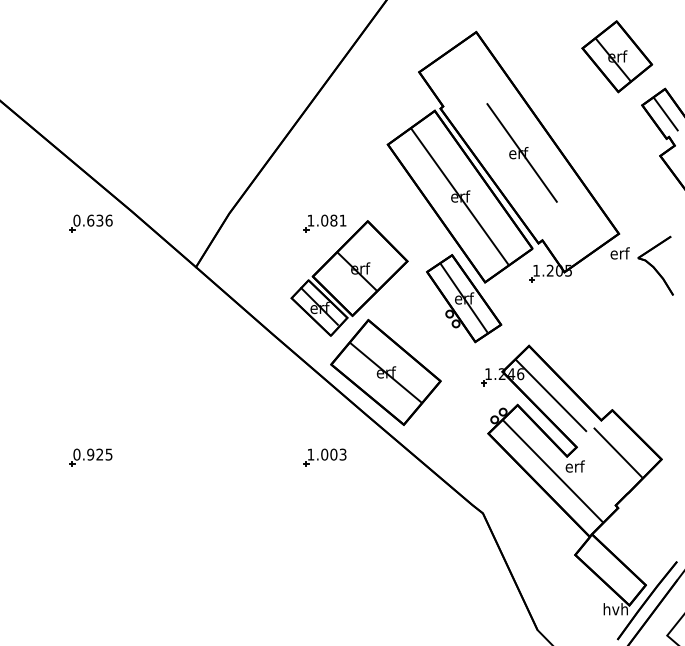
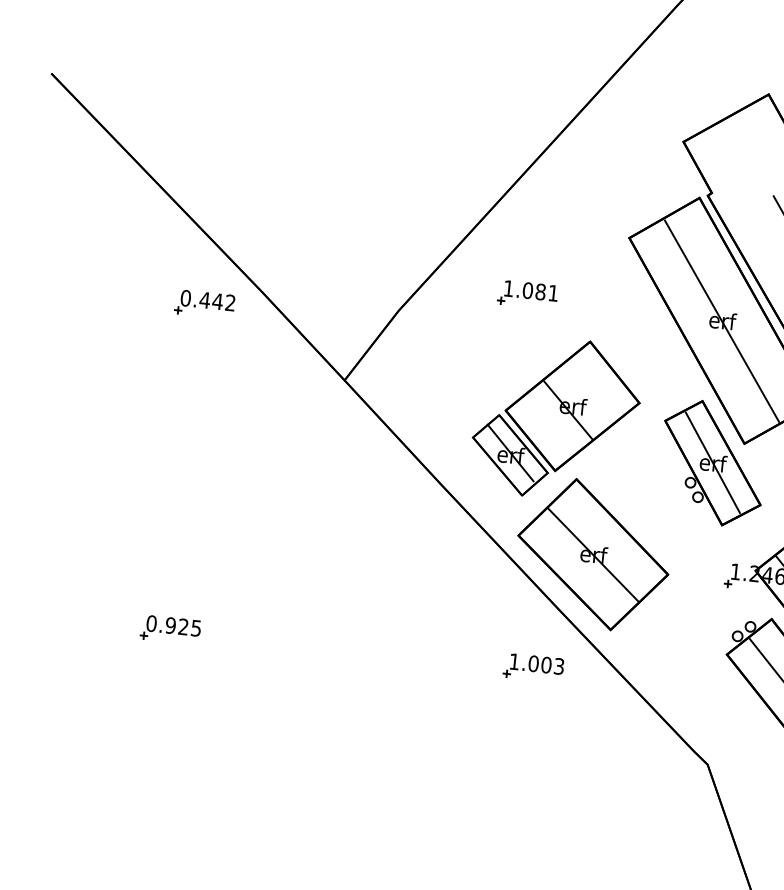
text: (99, 220) -> (217, 301), 0.636 -> 0.442
part: (324, 223) -> (527, 294), moved
part: (324, 457) -> (533, 667), moved

